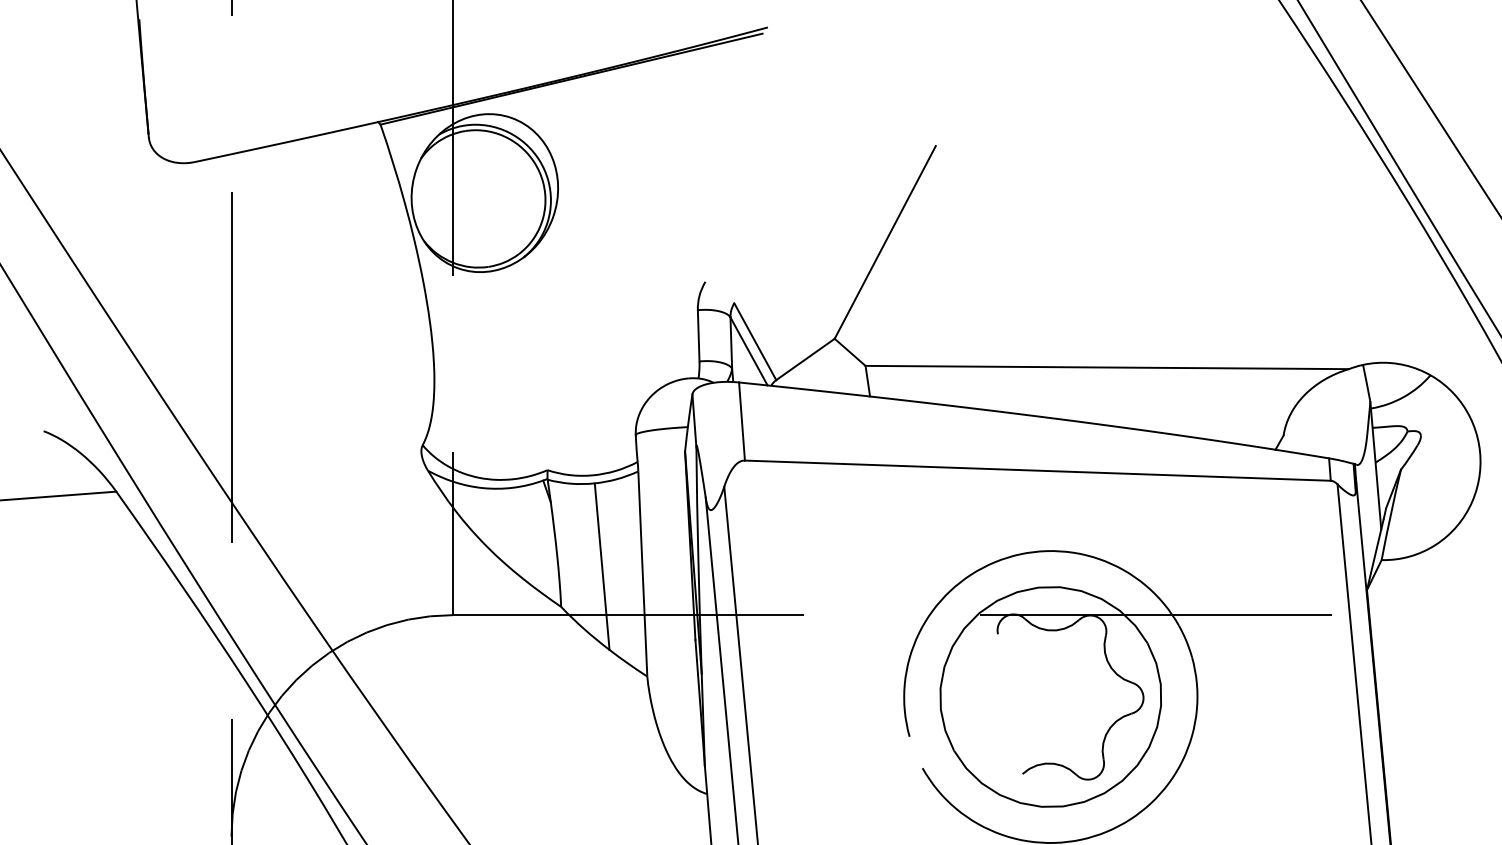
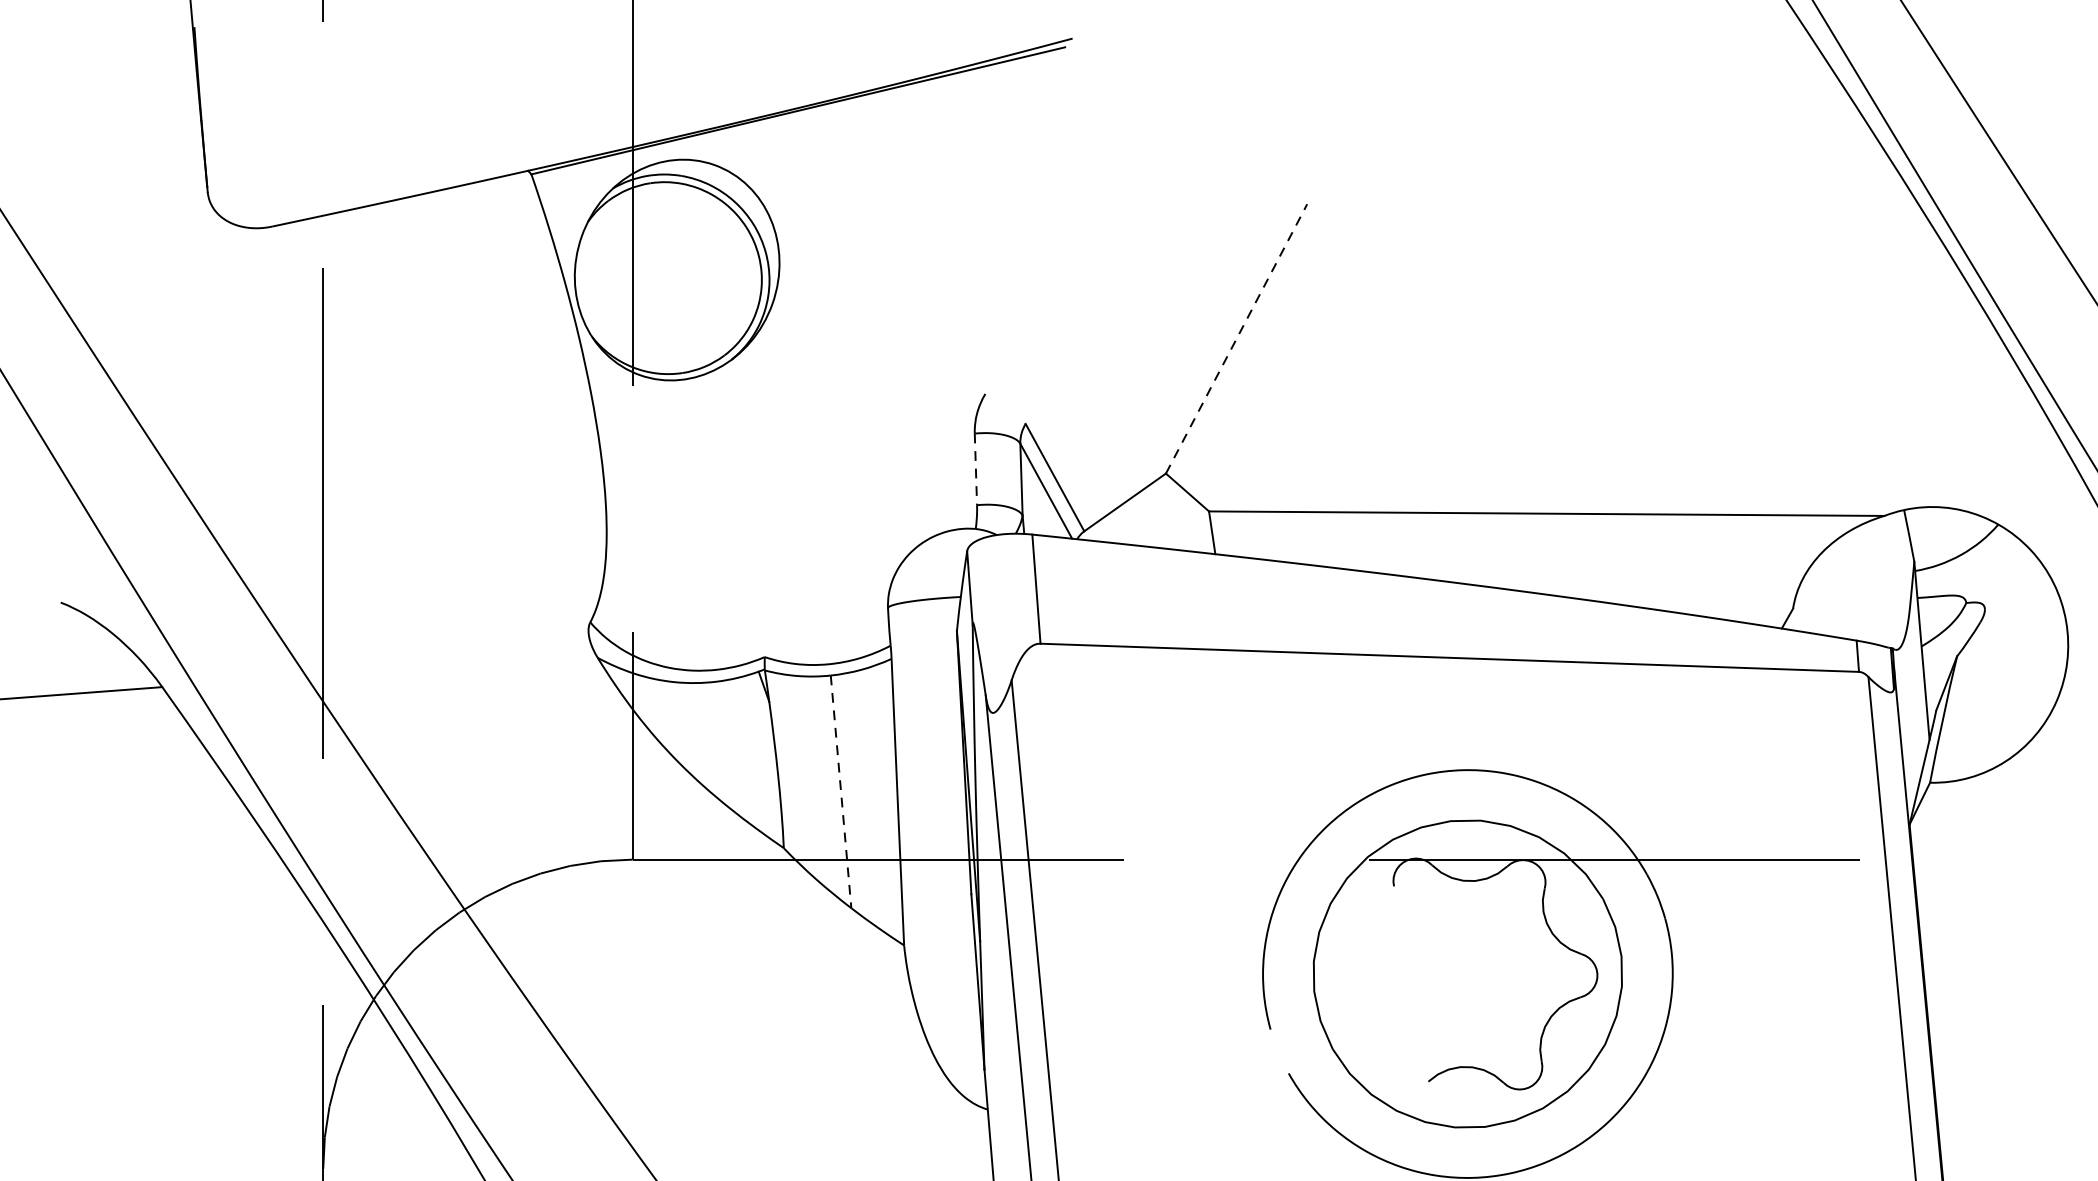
line: (885, 242) -> (1236, 339), solid -> dashed
line: (698, 335) -> (975, 468), solid -> dashed
line: (602, 566) -> (841, 791), solid -> dashed

